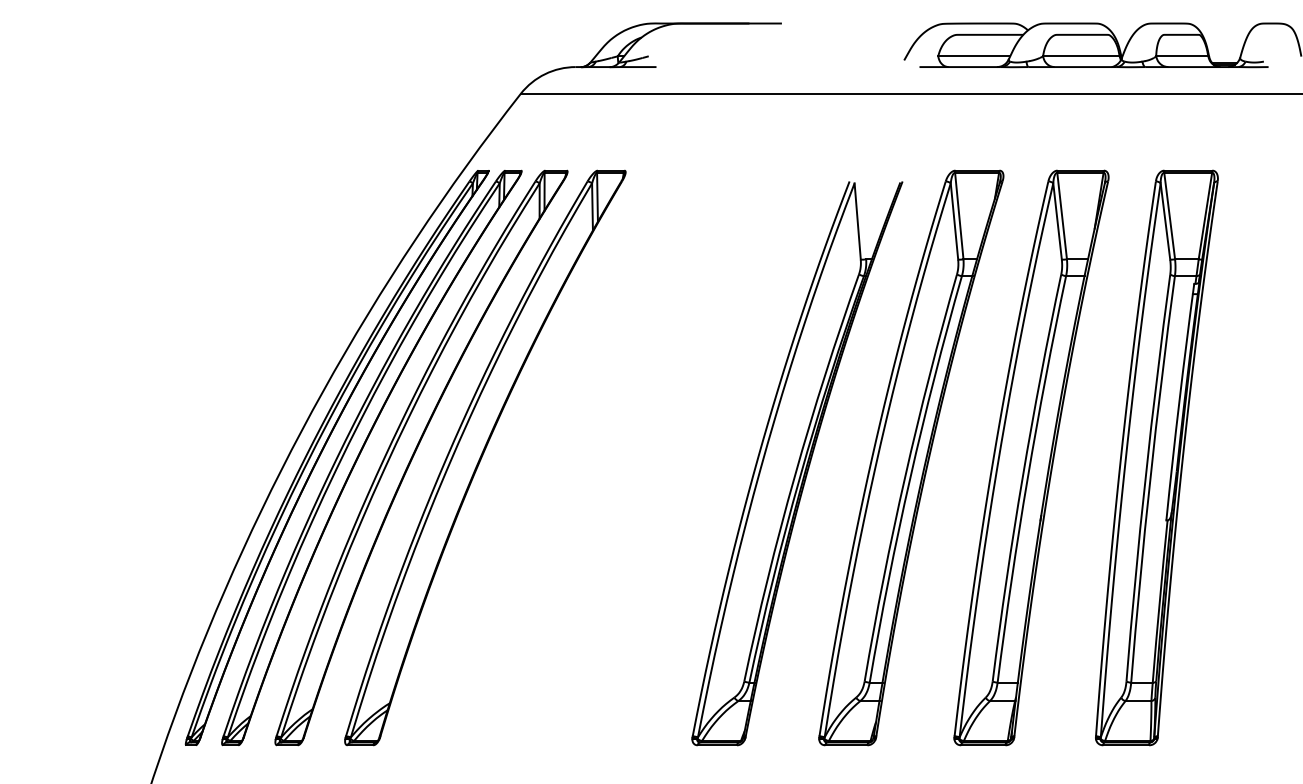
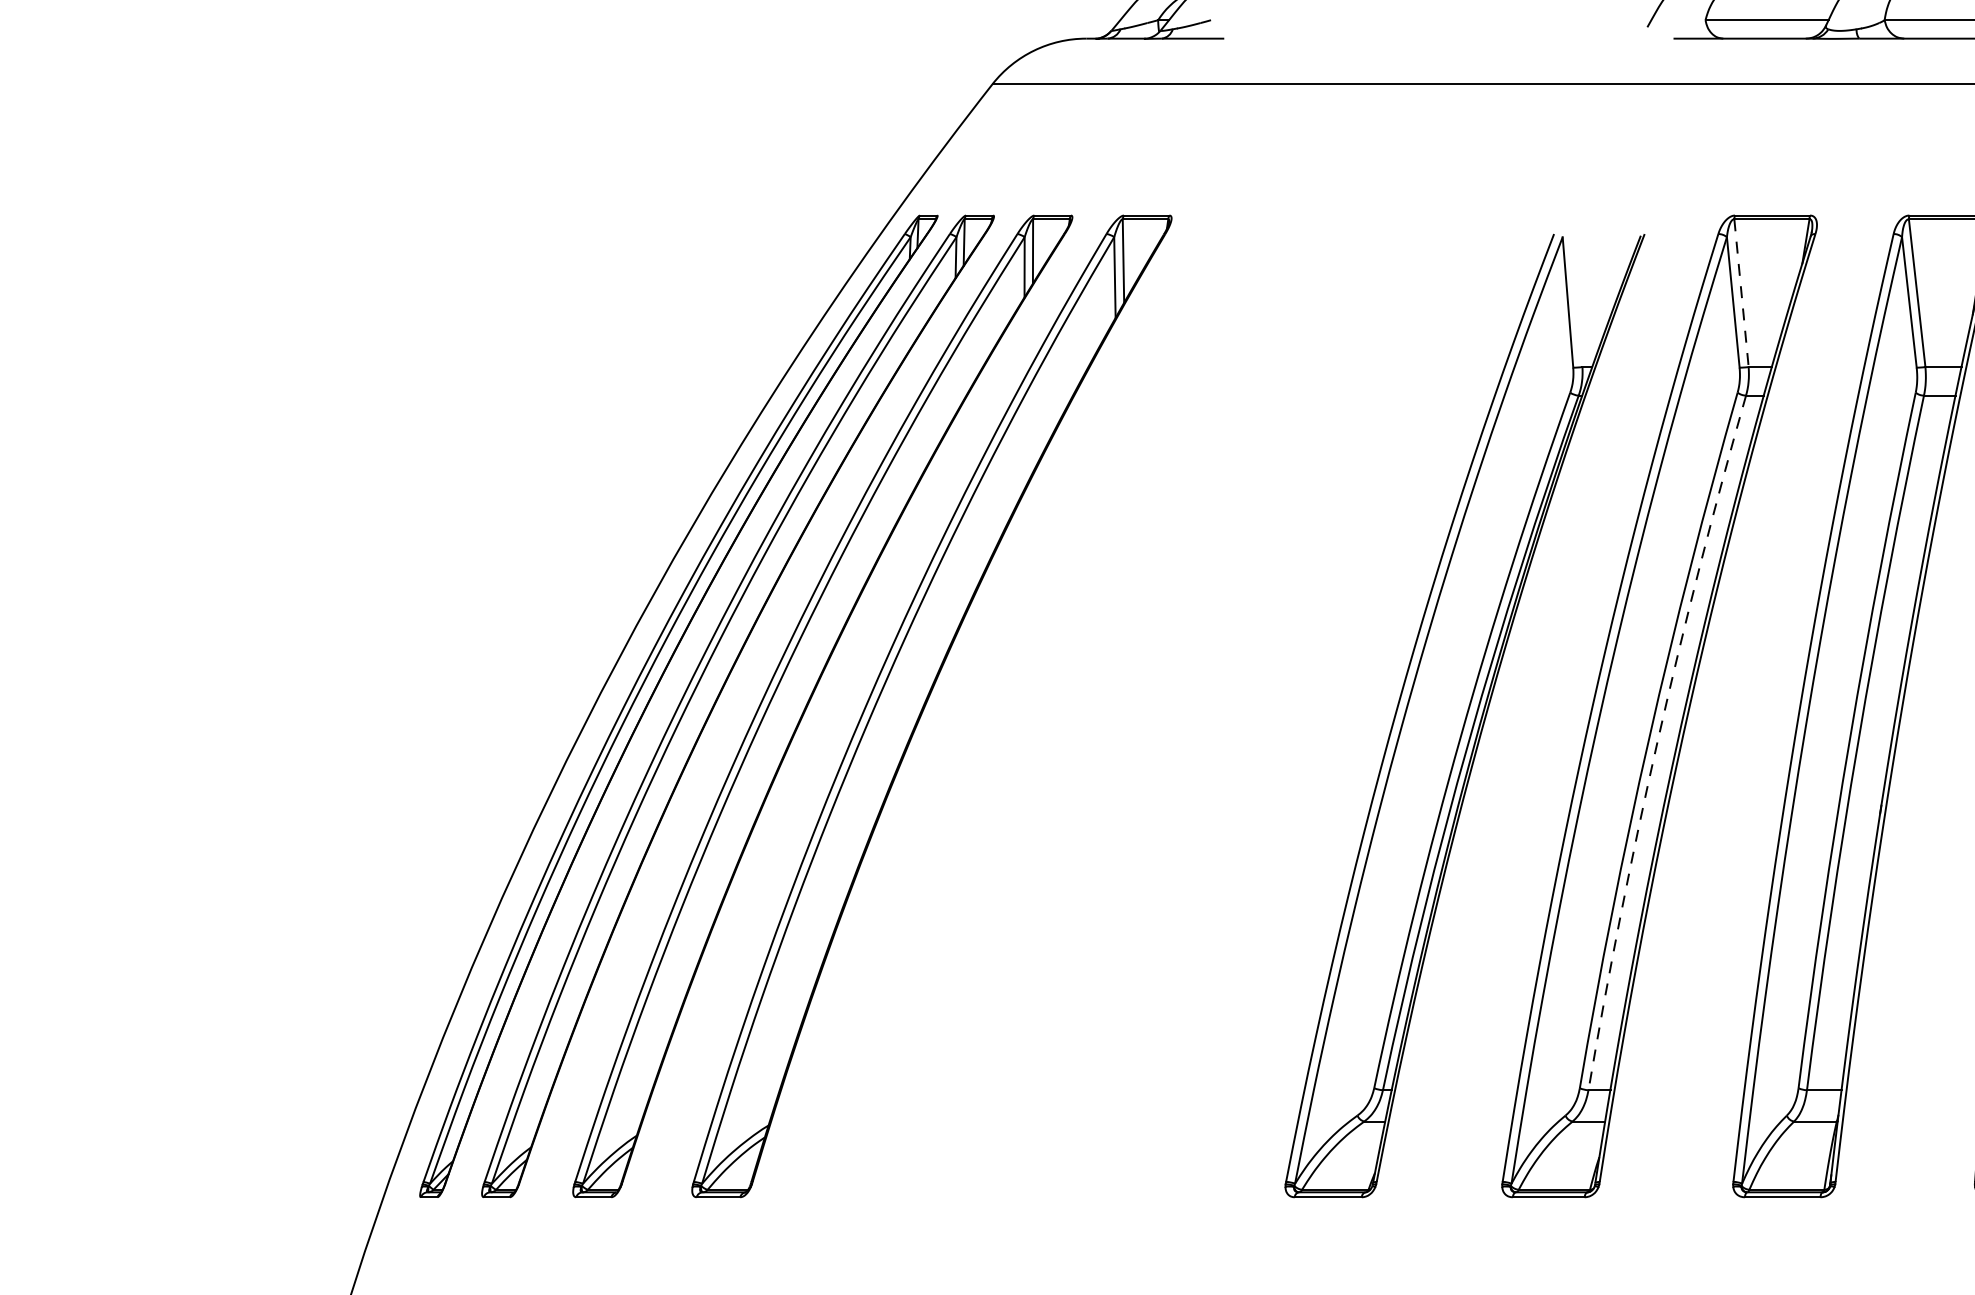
line: (959, 216) -> (1741, 293), solid -> dashed
arc: (910, 478) -> (1658, 741), solid -> dashed

